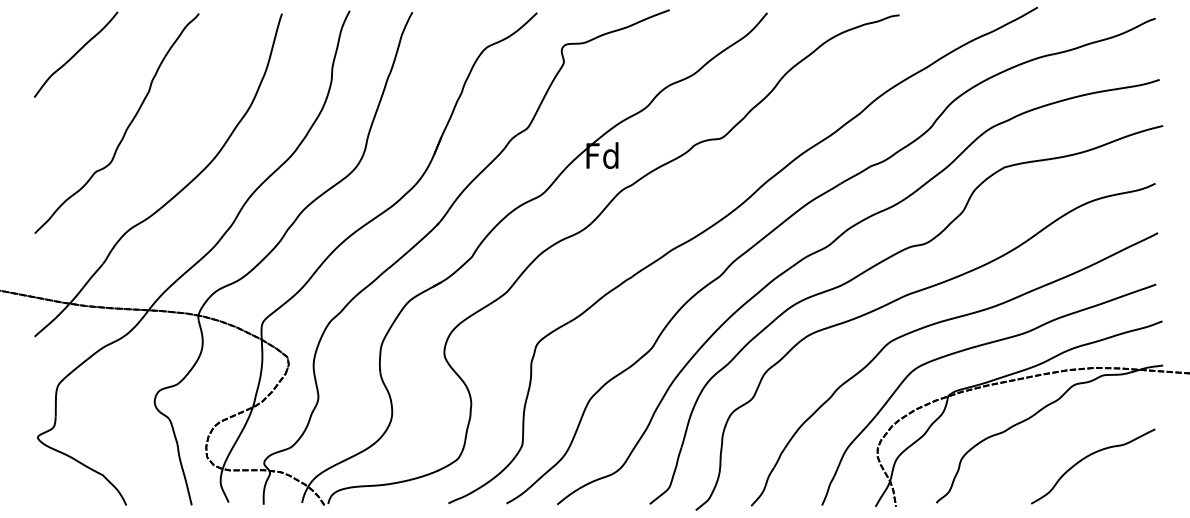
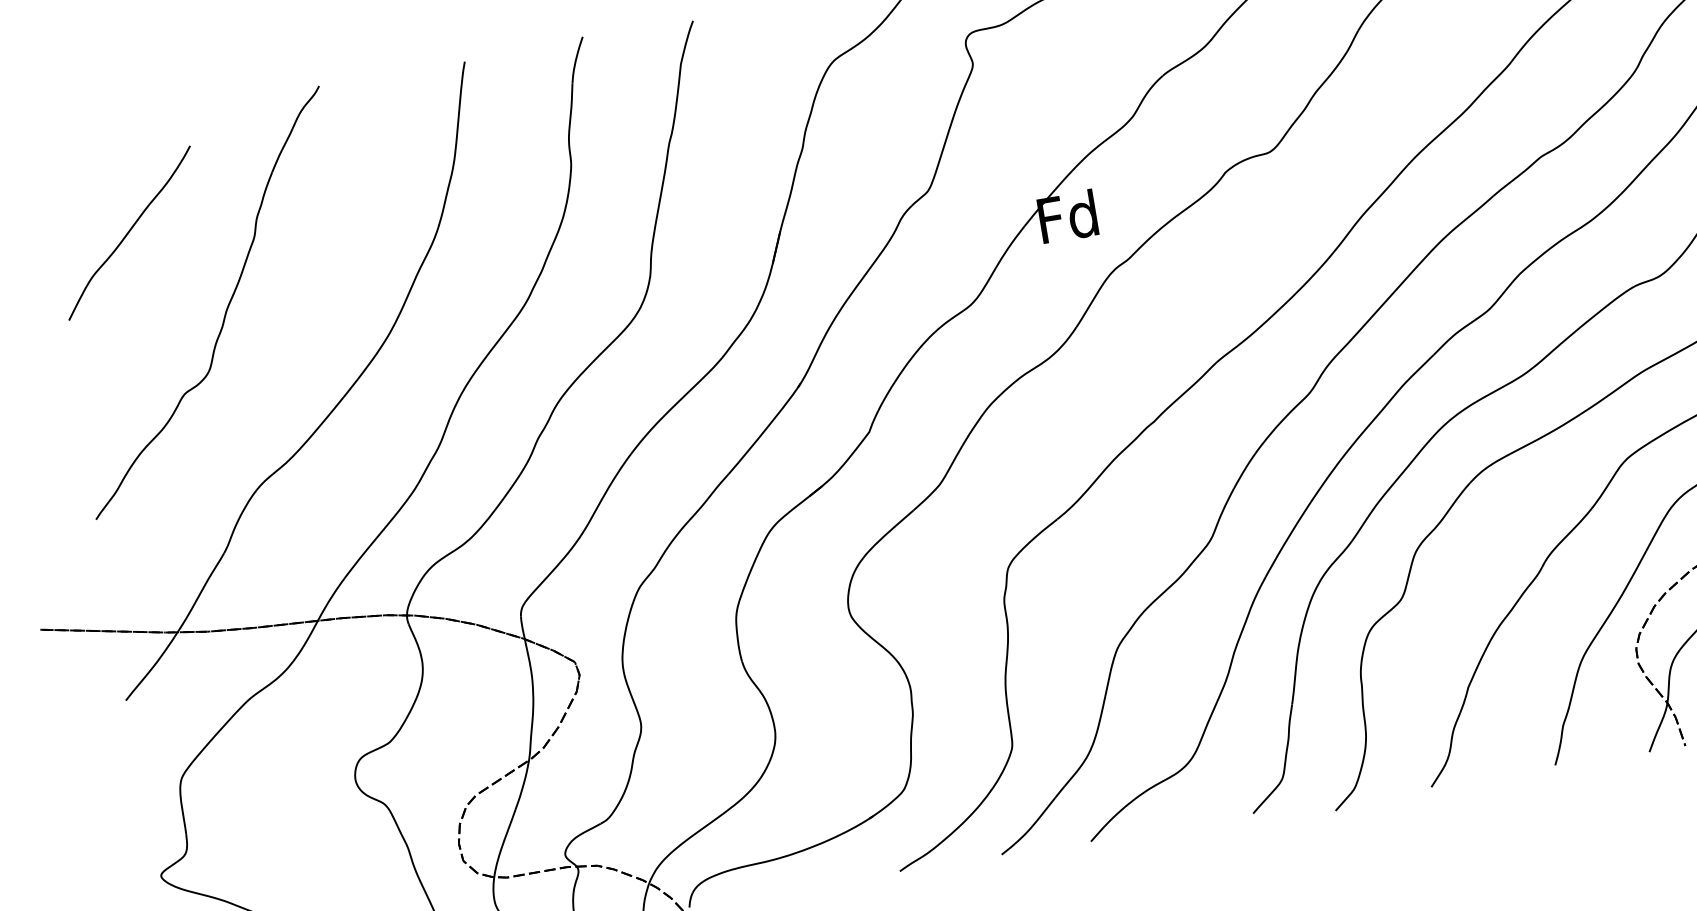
curve: (76, 54) -> (130, 232), moved

